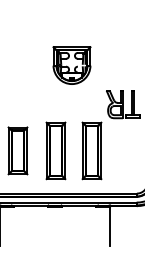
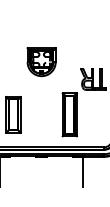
part: (71, 65) -> (41, 62), moved
part: (55, 150) -> (42, 114), removed

